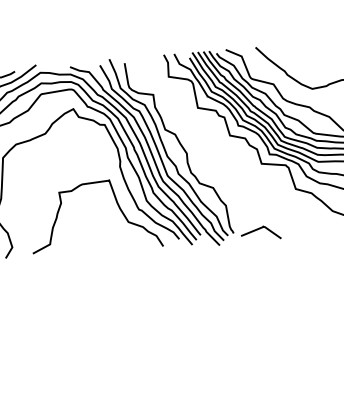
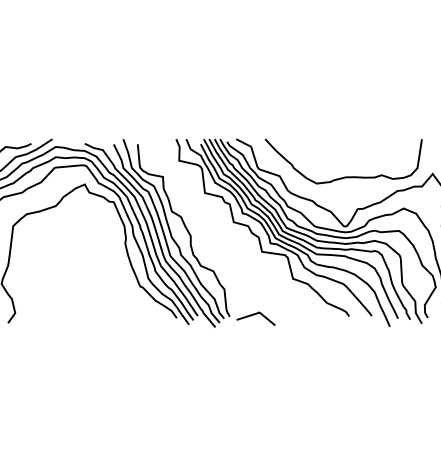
curve: (117, 205) -> (119, 280), removed

